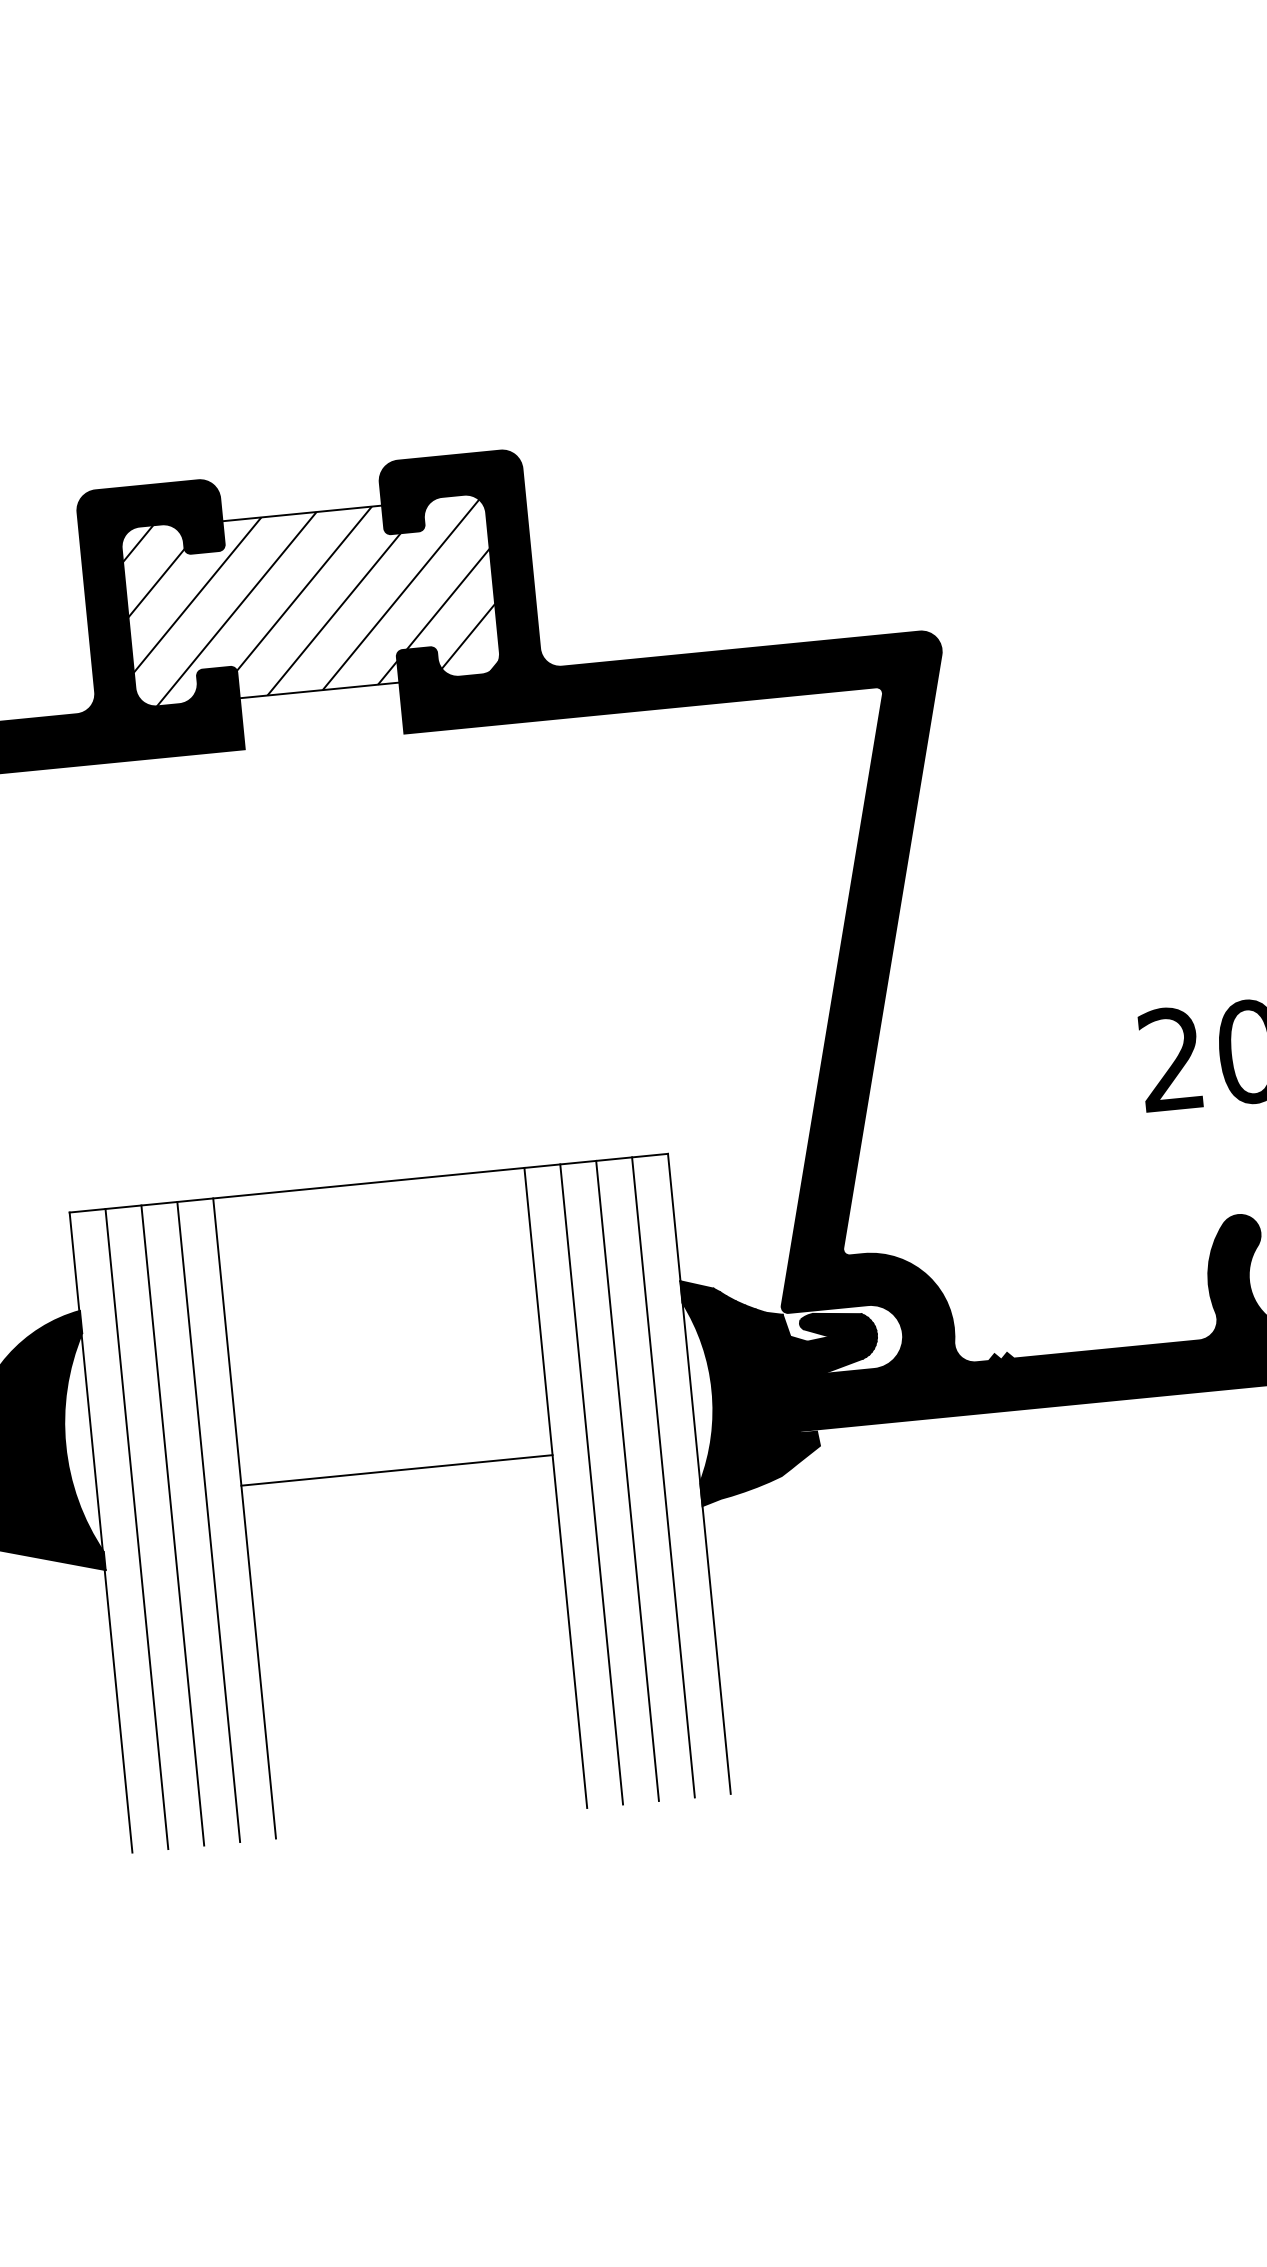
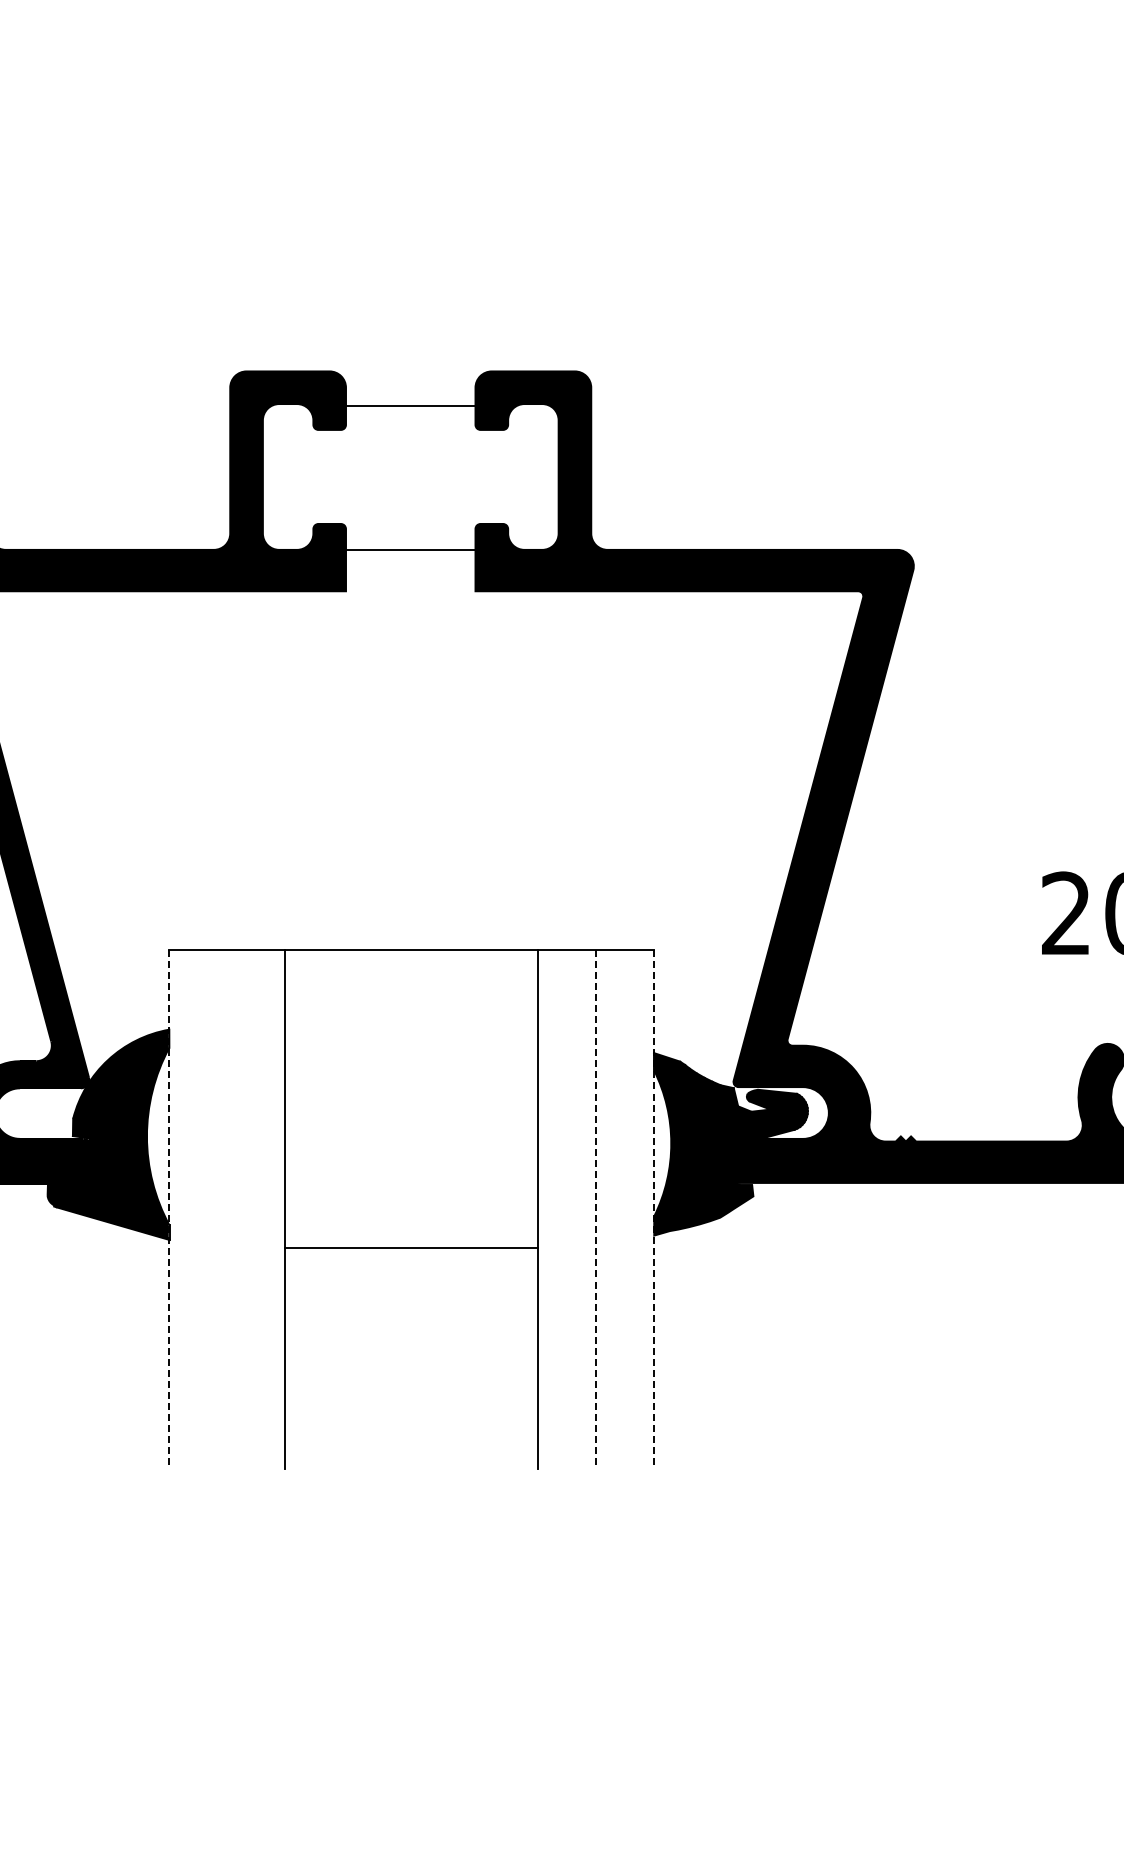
hatch: (310, 599) -> (410, 476), removed
line: (396, 1470) -> (411, 1247), moved
line: (699, 1473) -> (654, 1209), solid -> dashed
line: (663, 1477) -> (625, 1209), removed
line: (626, 1481) -> (595, 1209), solid -> dashed
line: (591, 1484) -> (566, 1209), removed
line: (209, 1522) -> (256, 1209), removed
line: (172, 1525) -> (226, 1209), removed
line: (136, 1529) -> (197, 1209), removed
line: (100, 1532) -> (168, 1209), solid -> dashed

